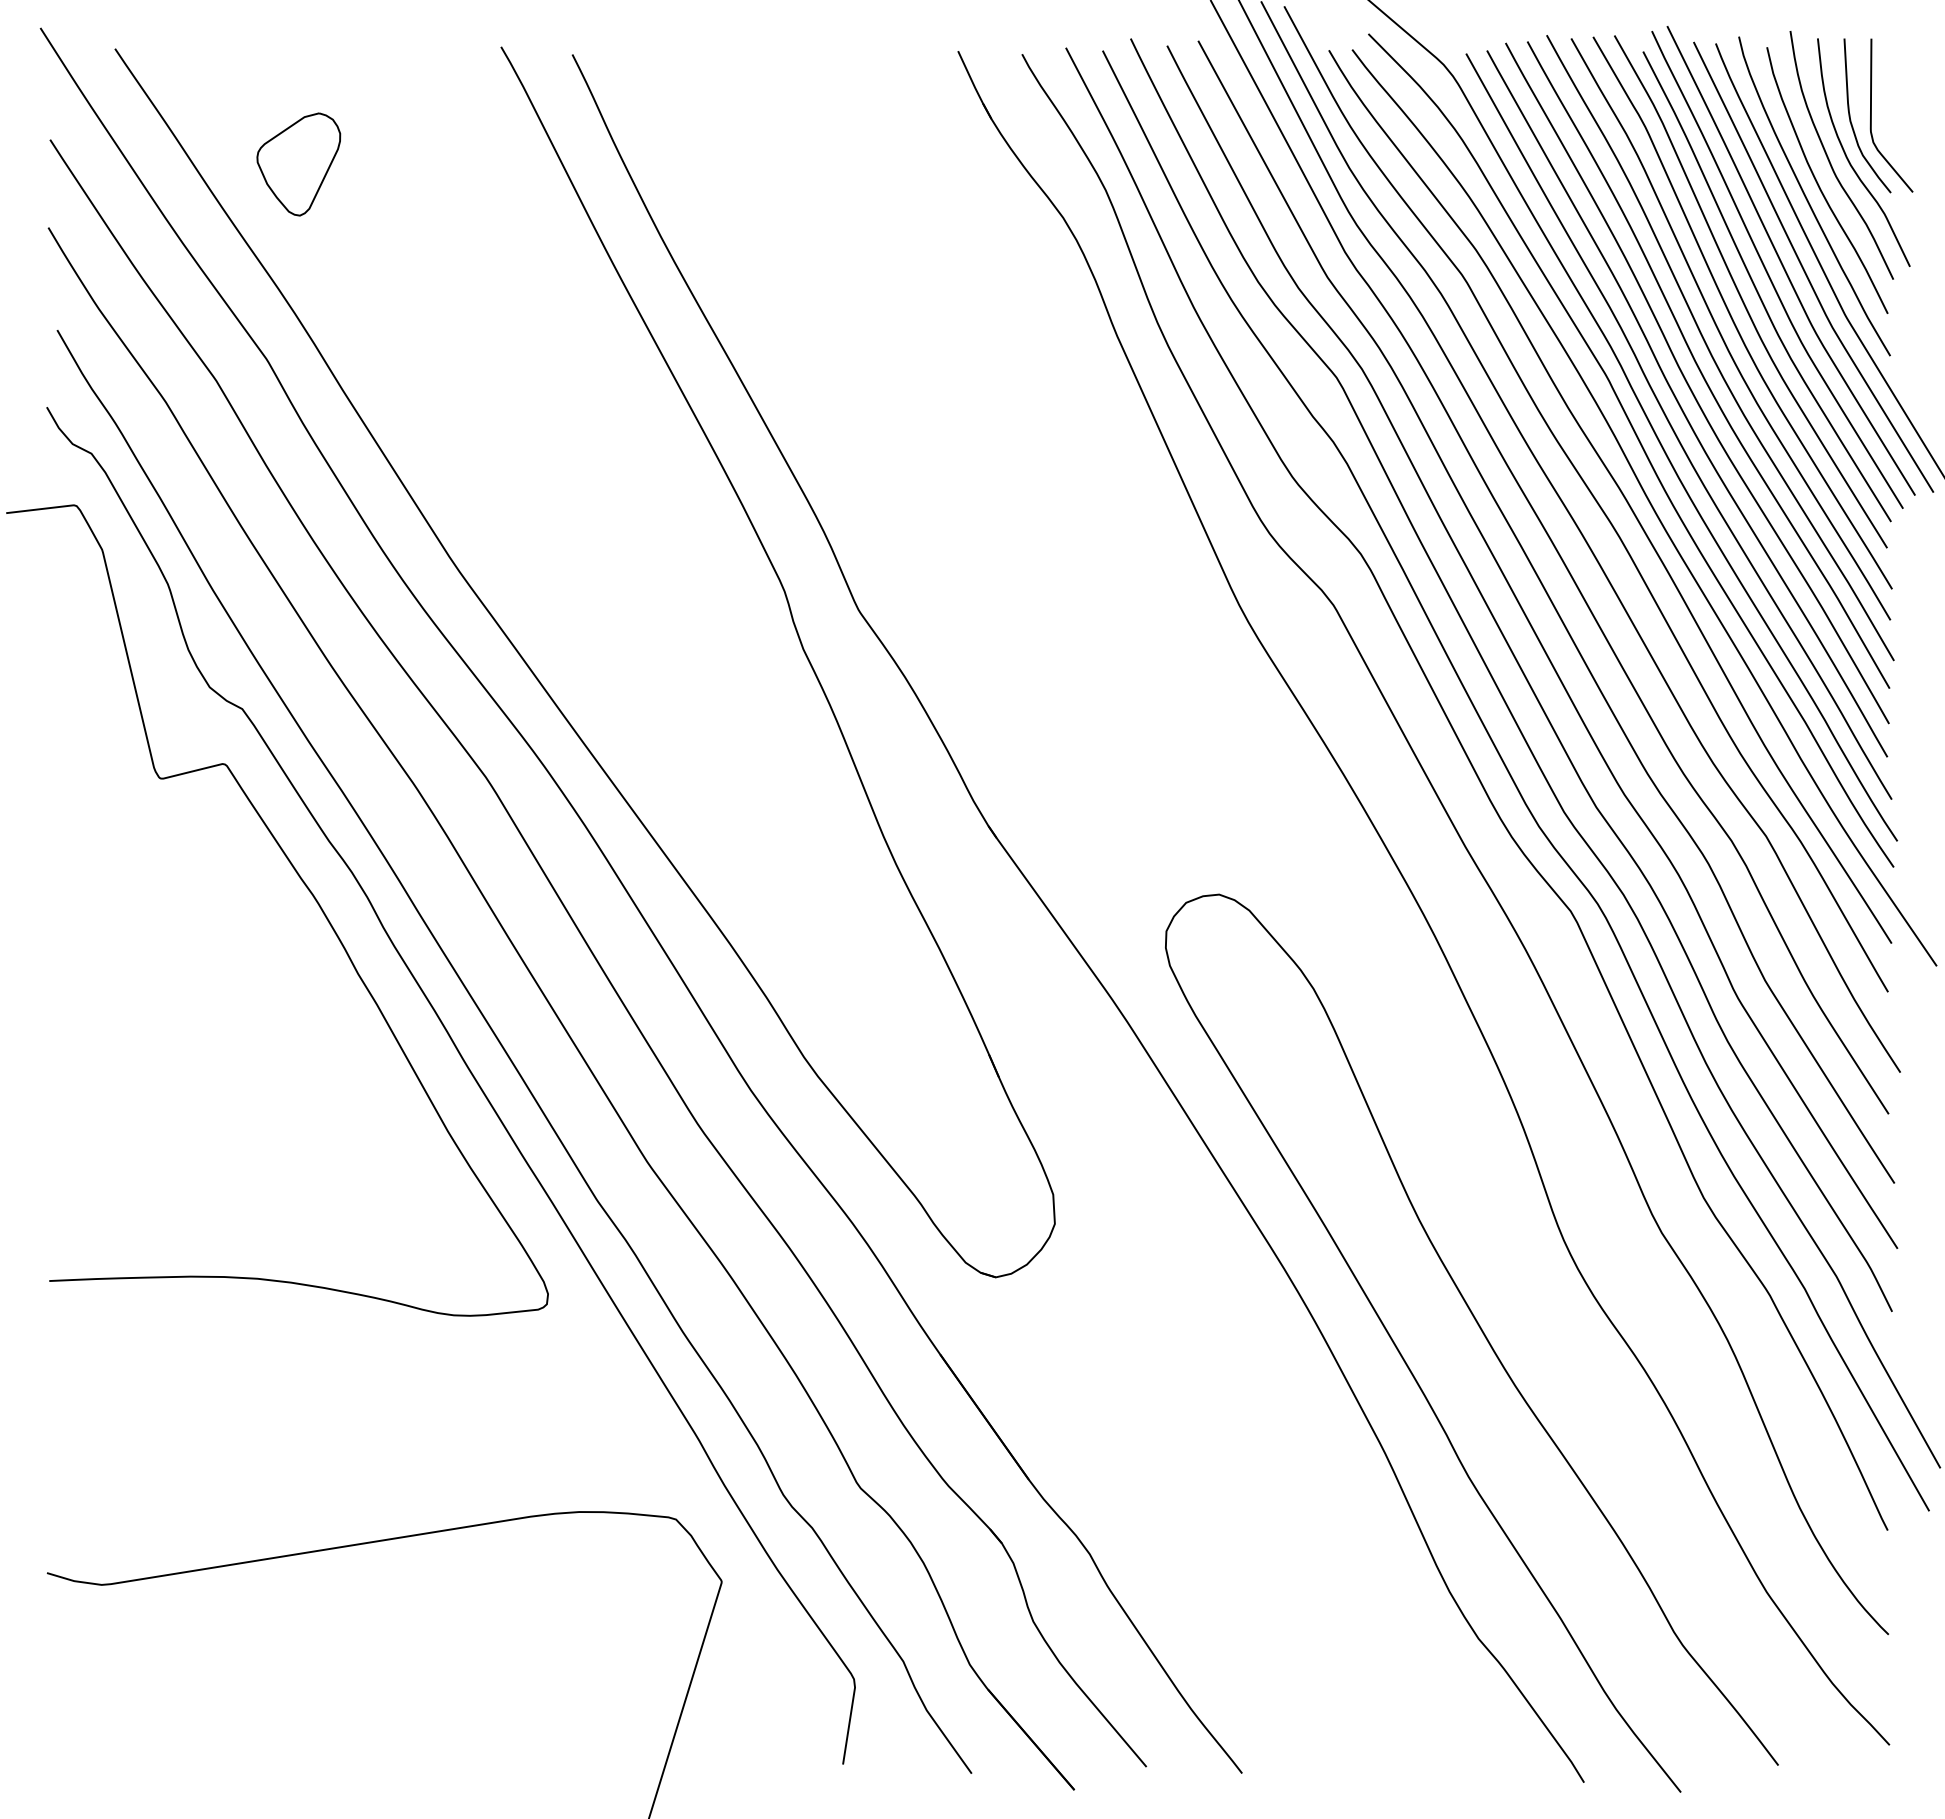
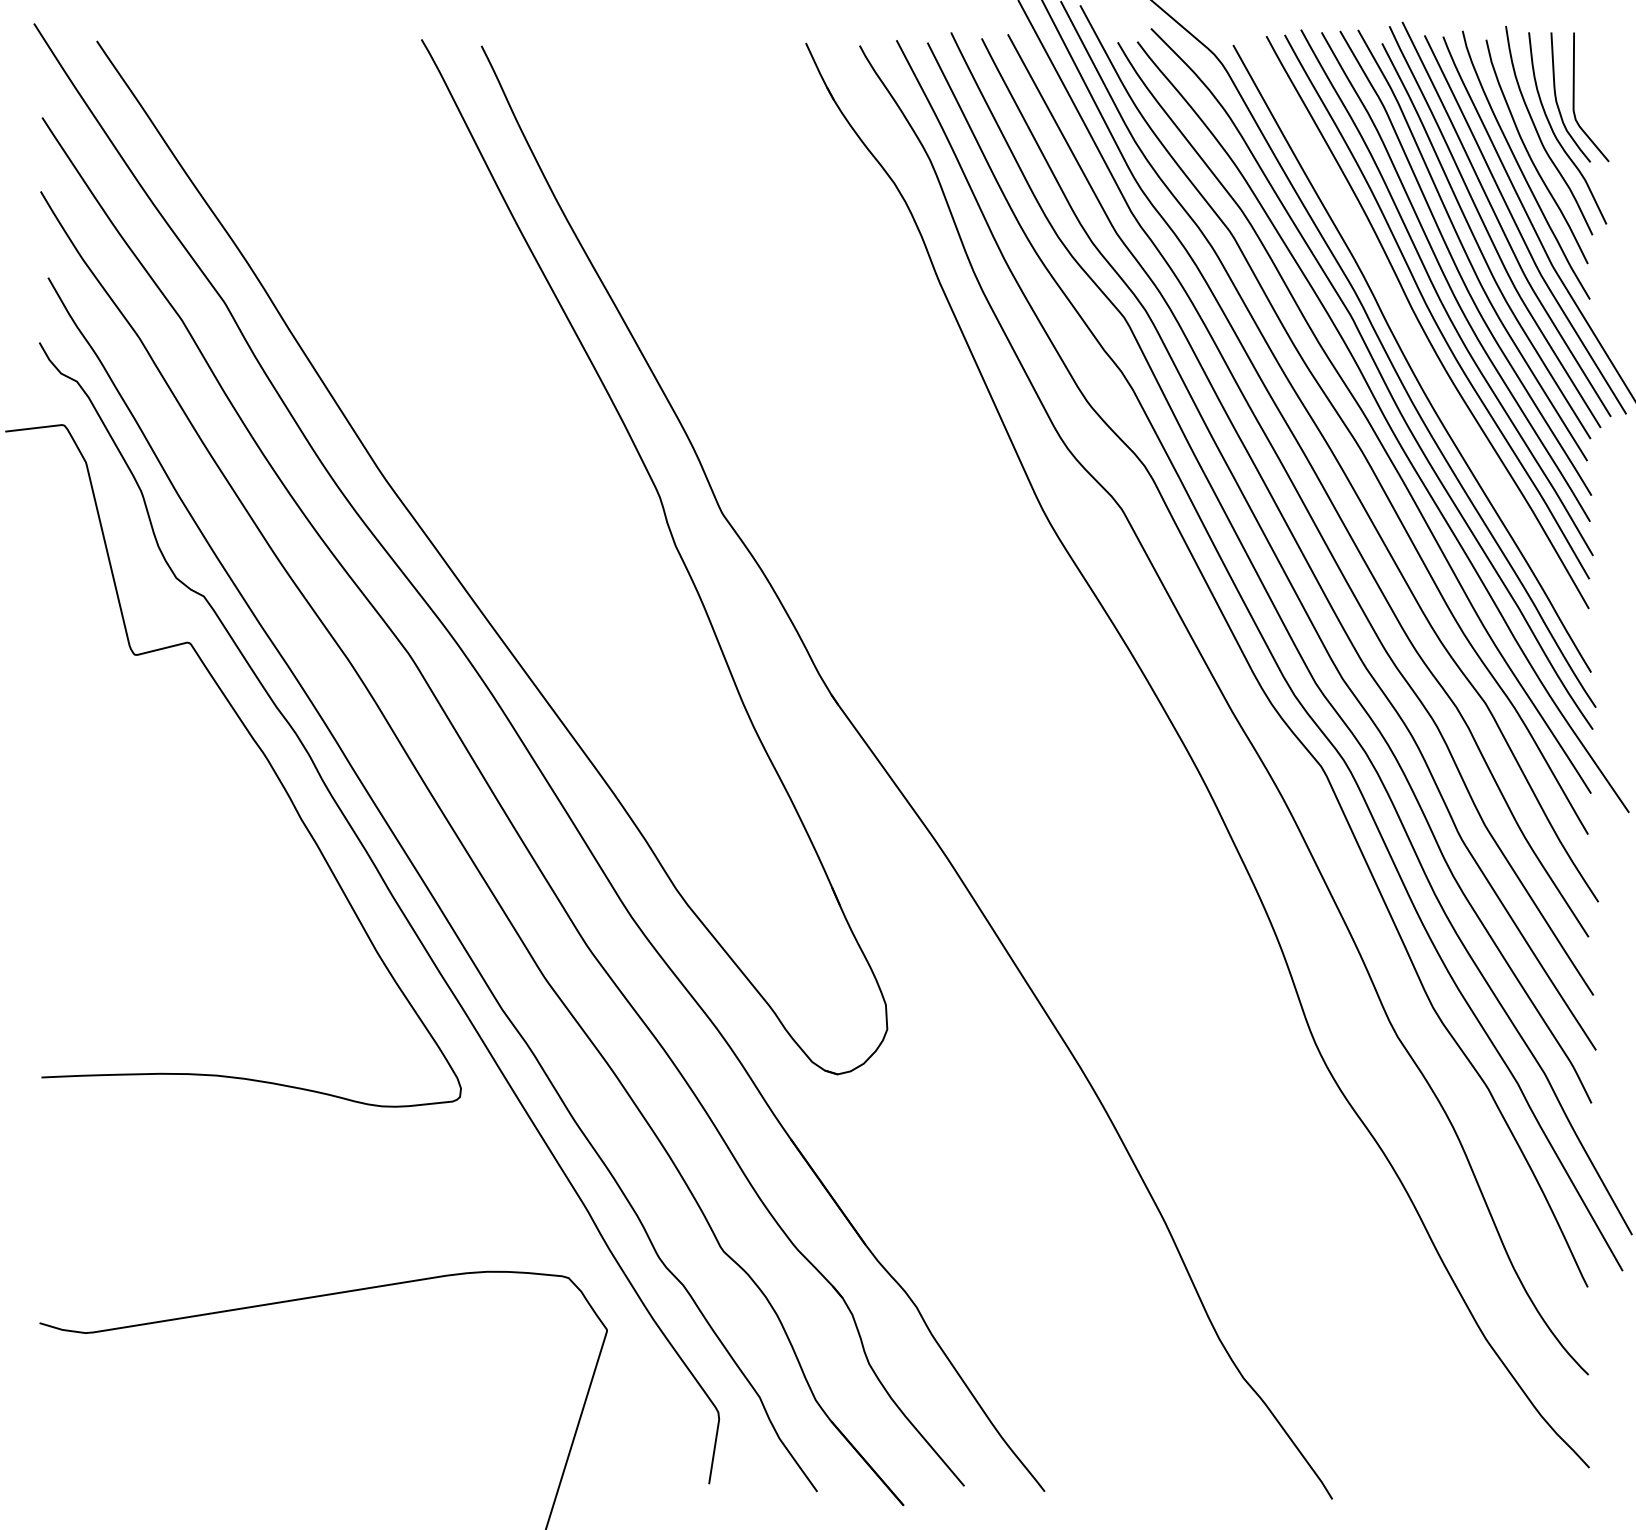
part: (298, 164) -> (251, 138), removed
curve: (1681, 406) -> (1414, 341), removed
curve: (1483, 1335) -> (1247, 1123), removed

